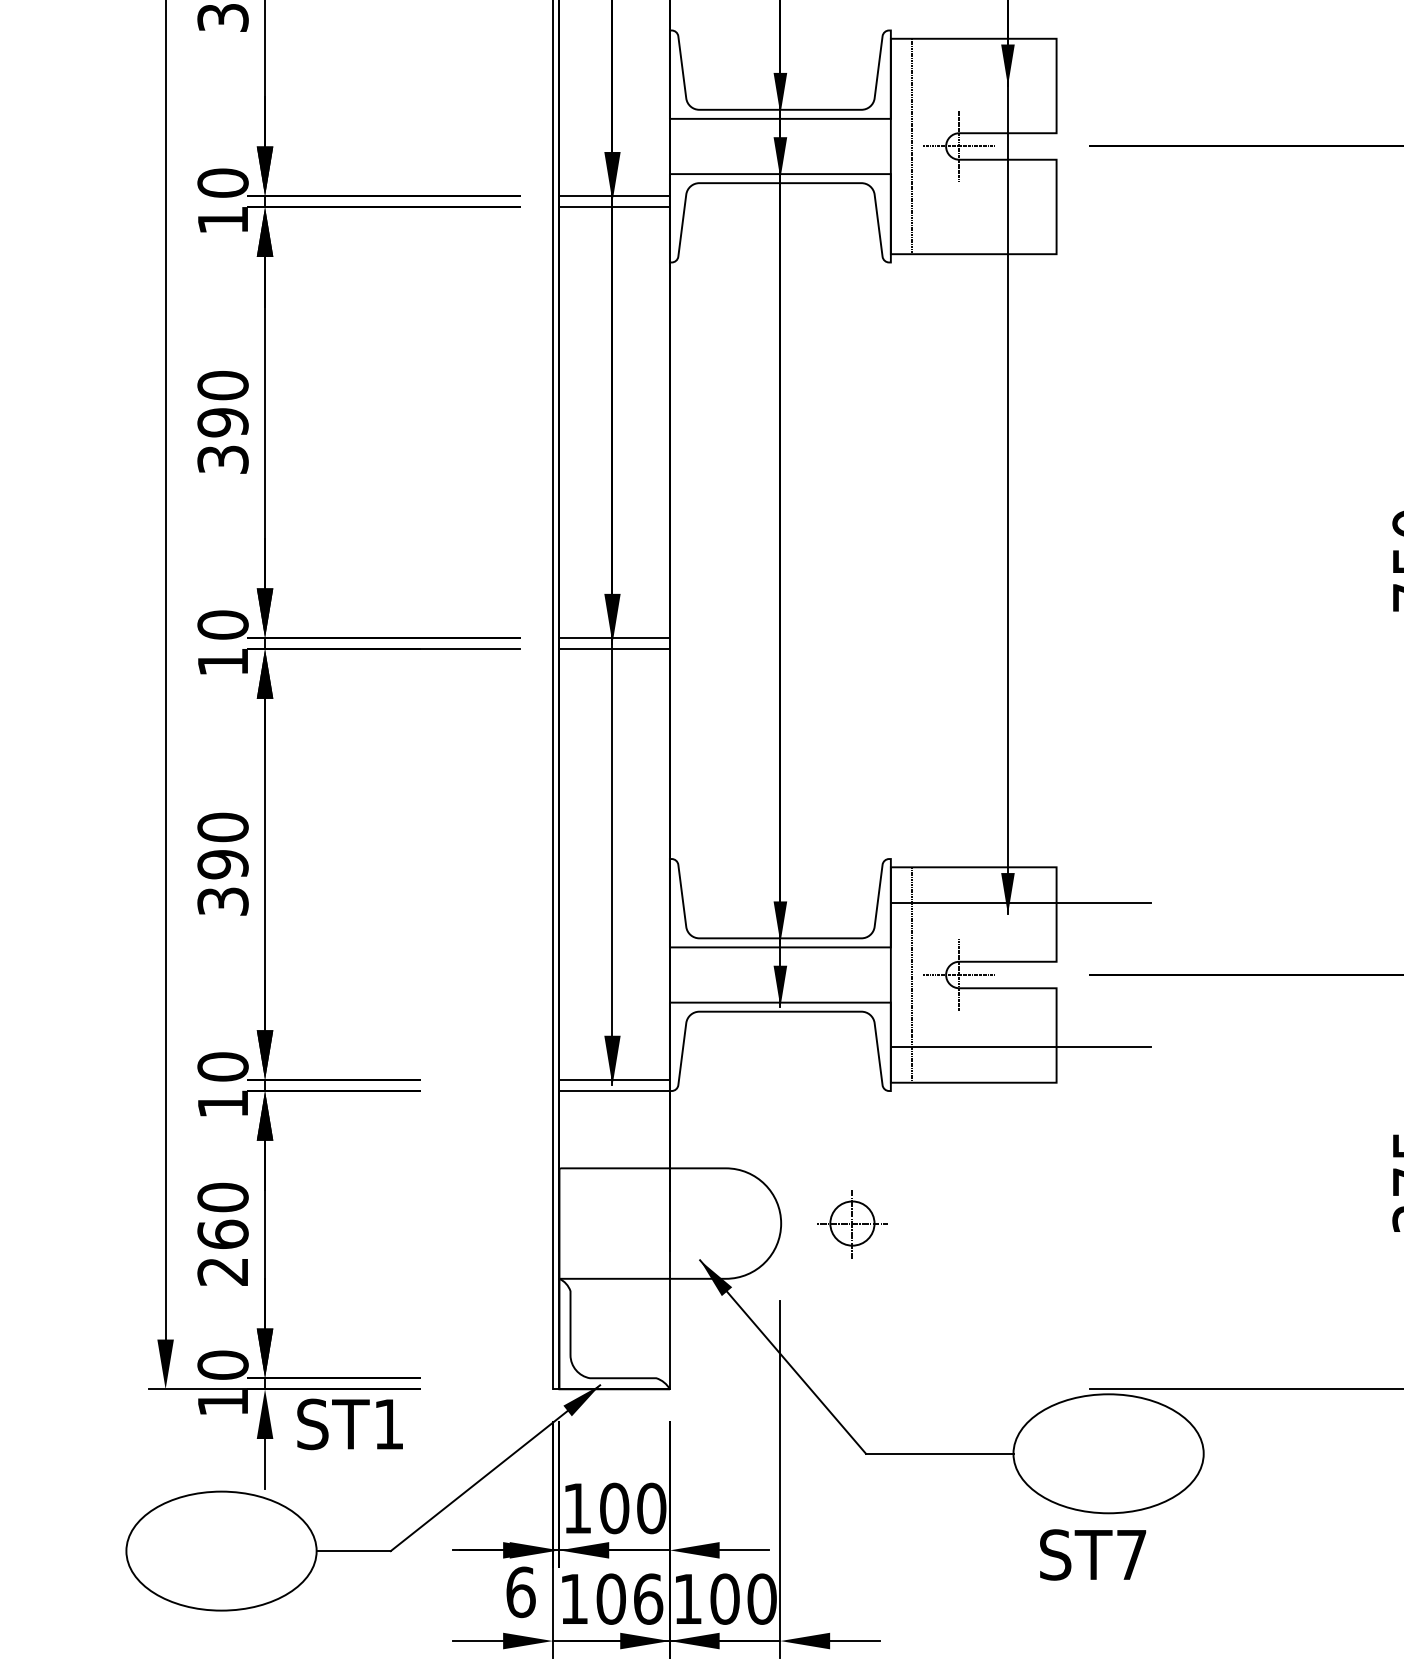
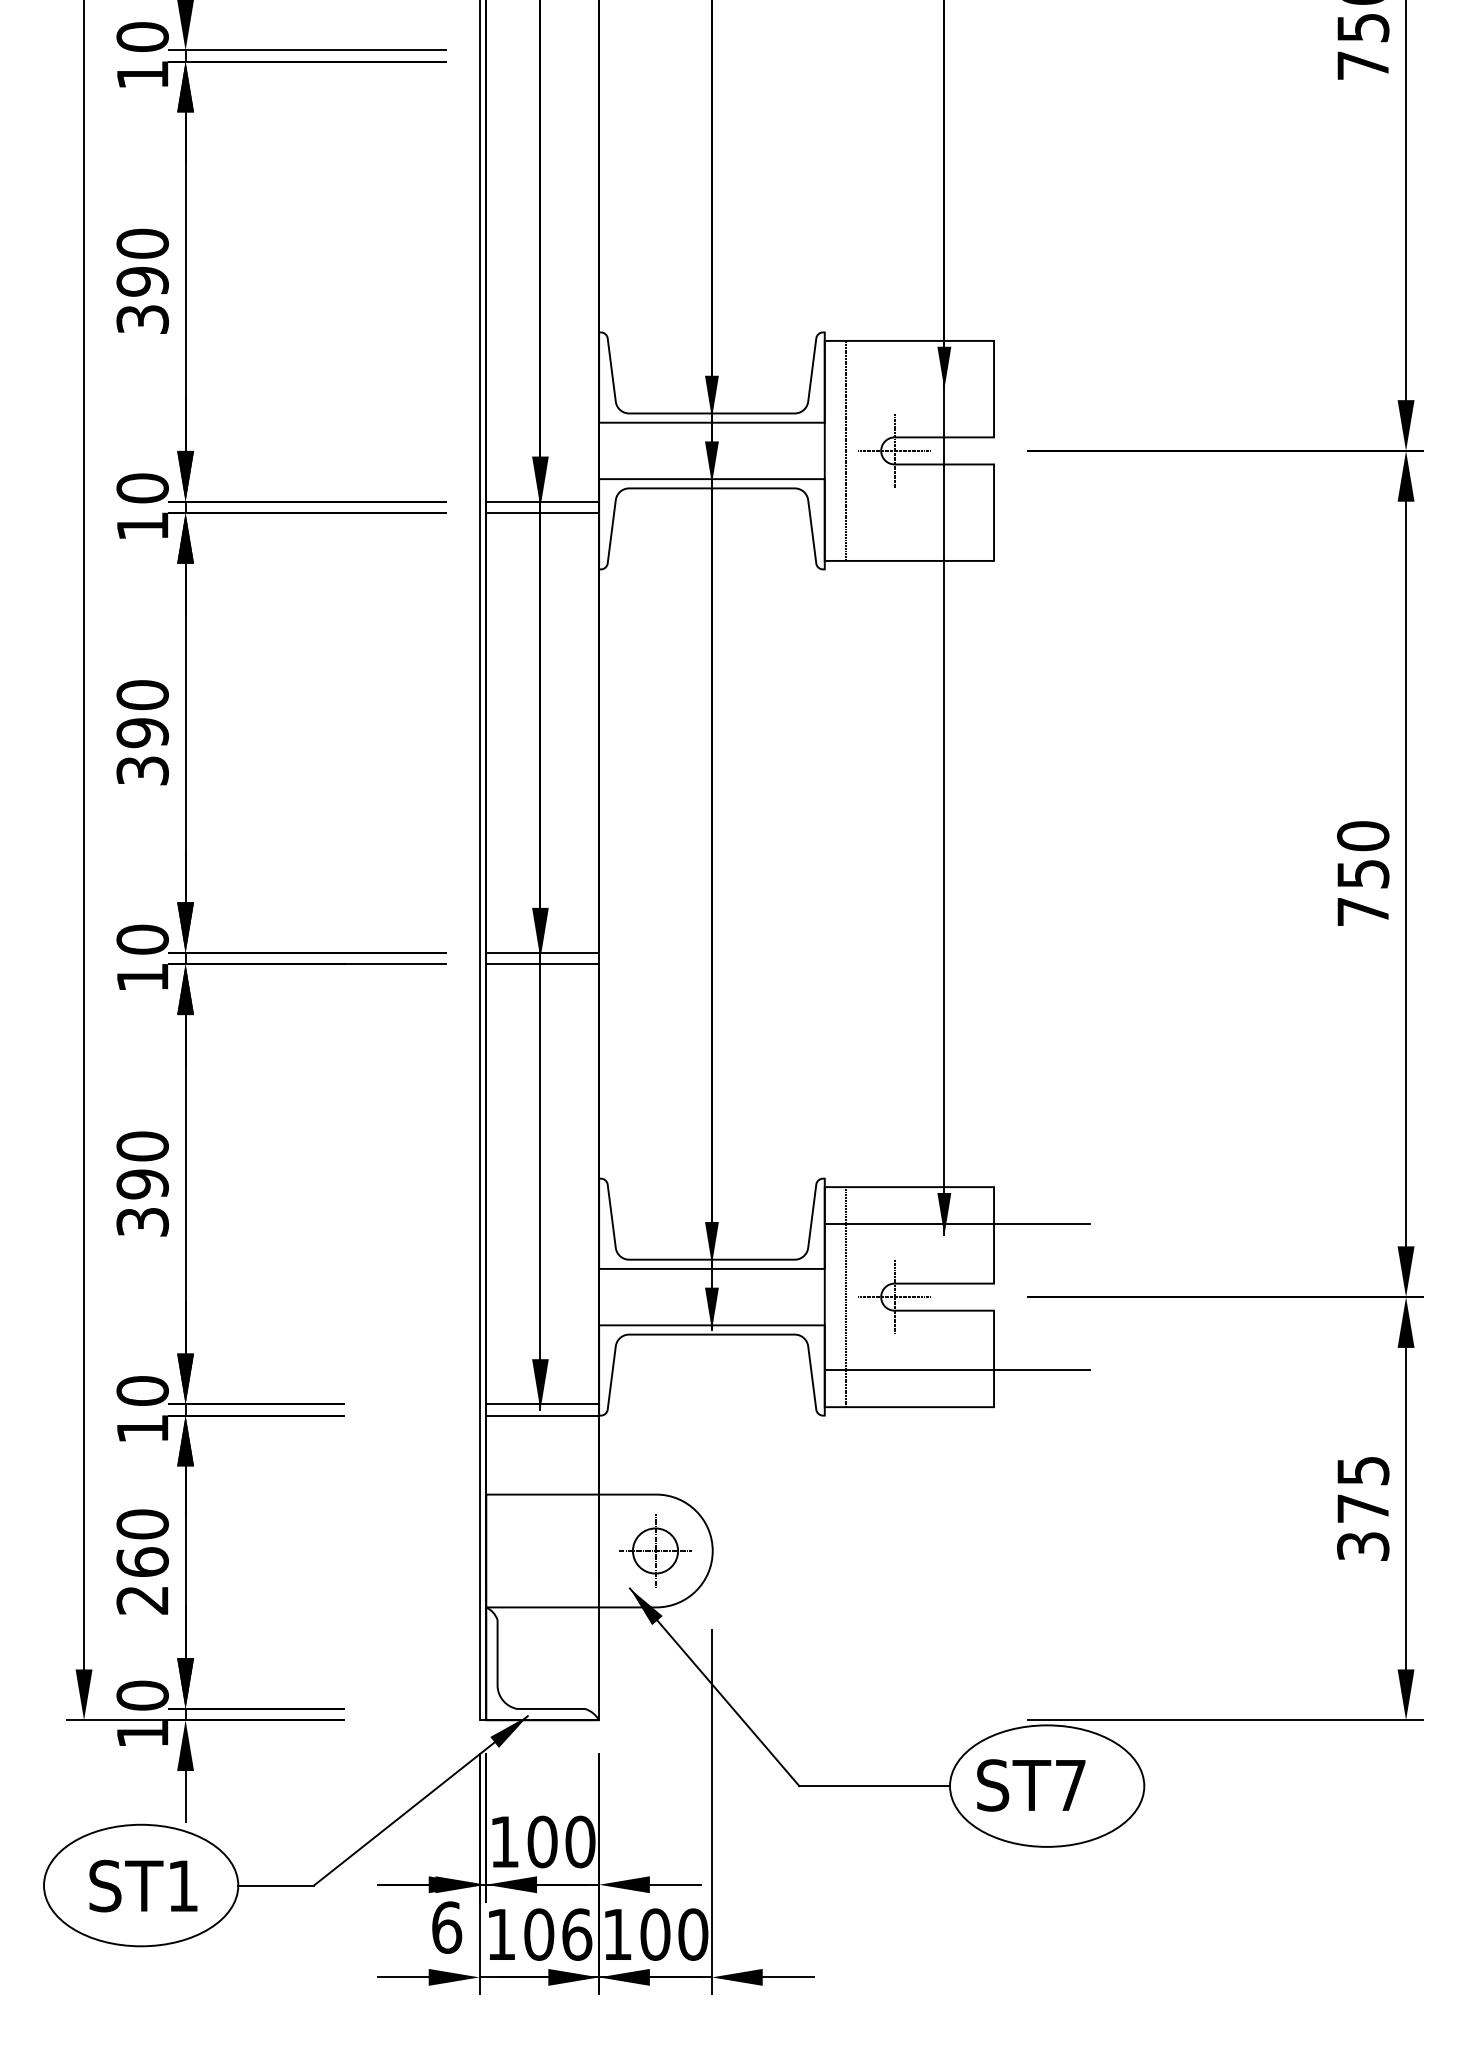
part: (852, 1223) -> (655, 1550), moved
text: (350, 1423) -> (143, 1885), moved
text: (1093, 1554) -> (1031, 1785), moved

